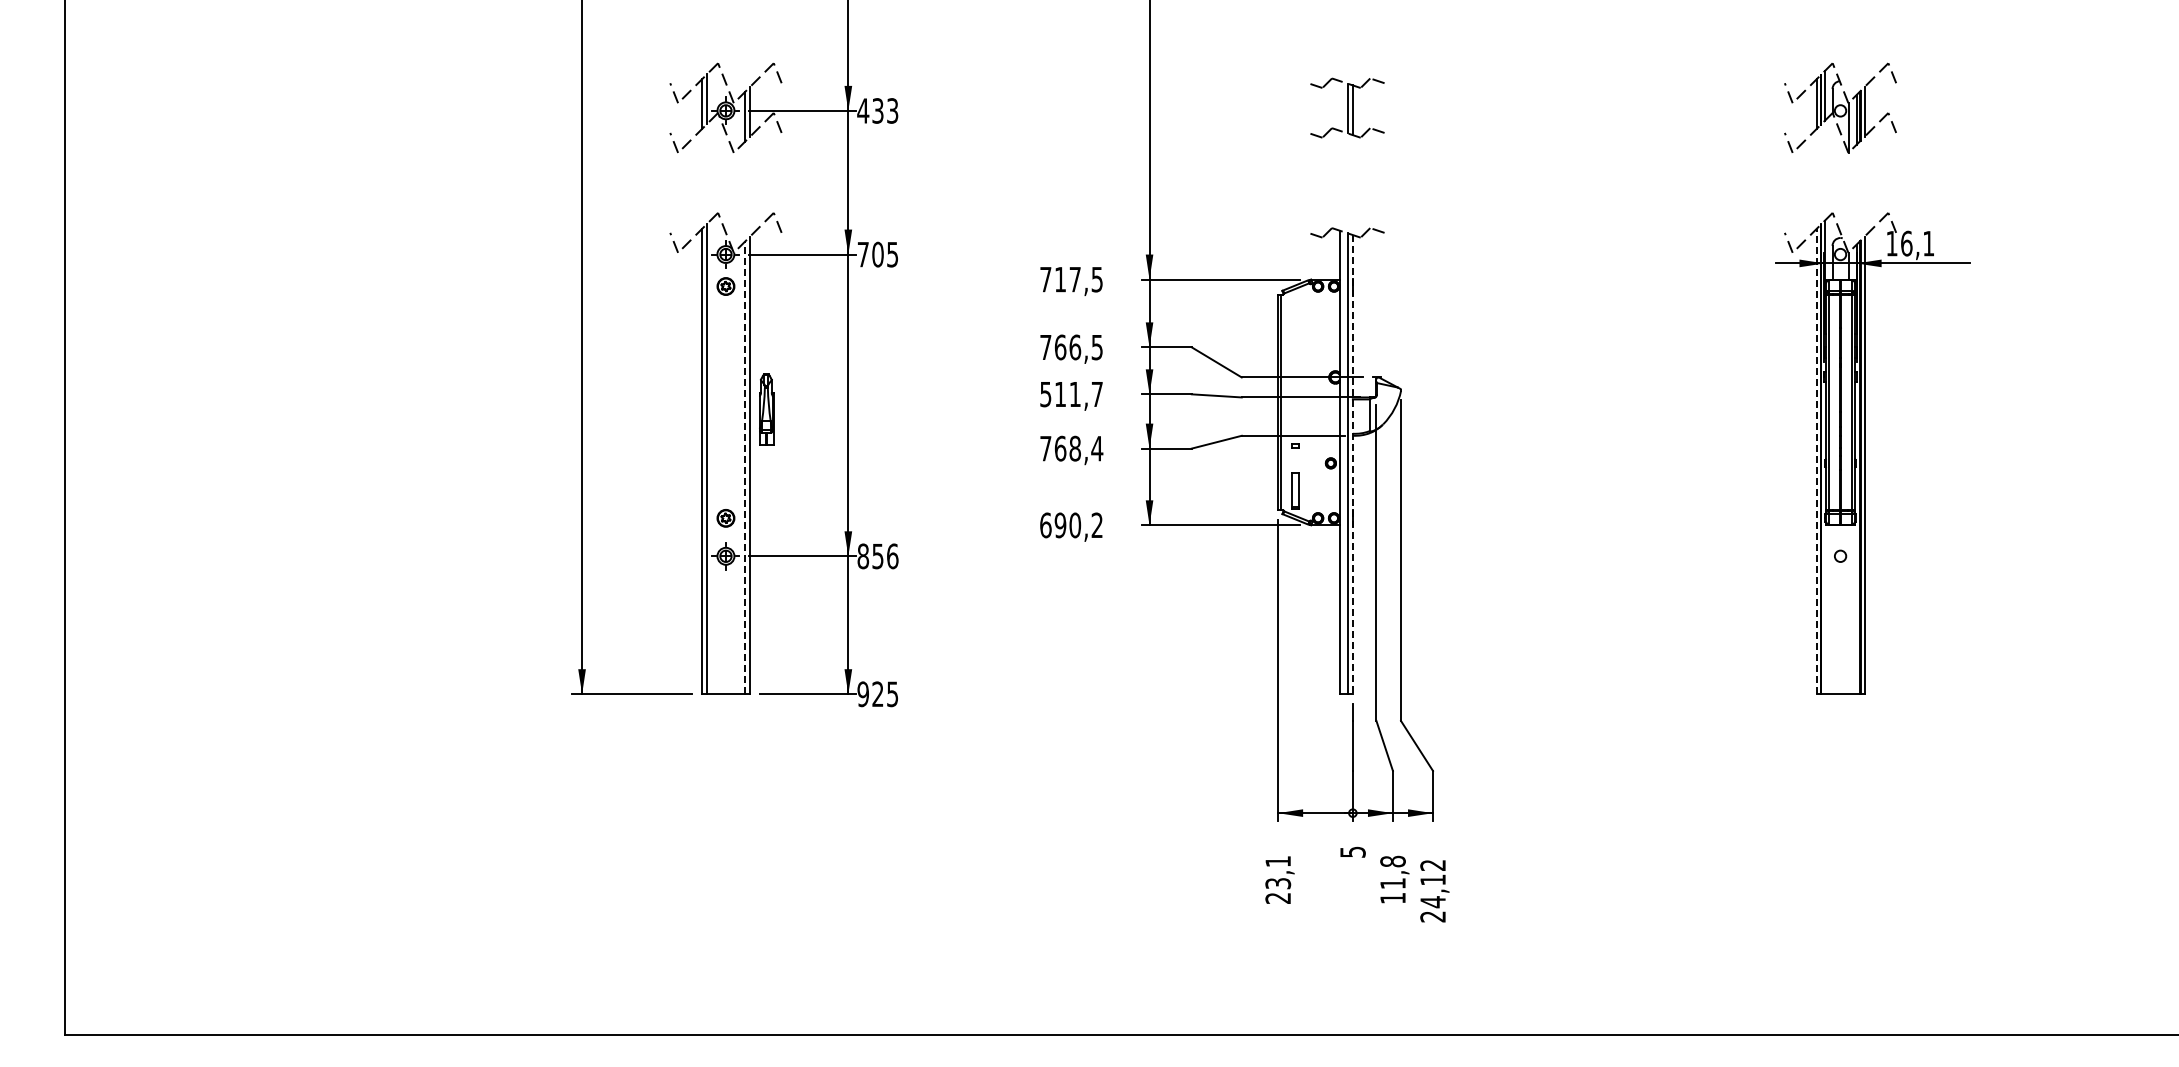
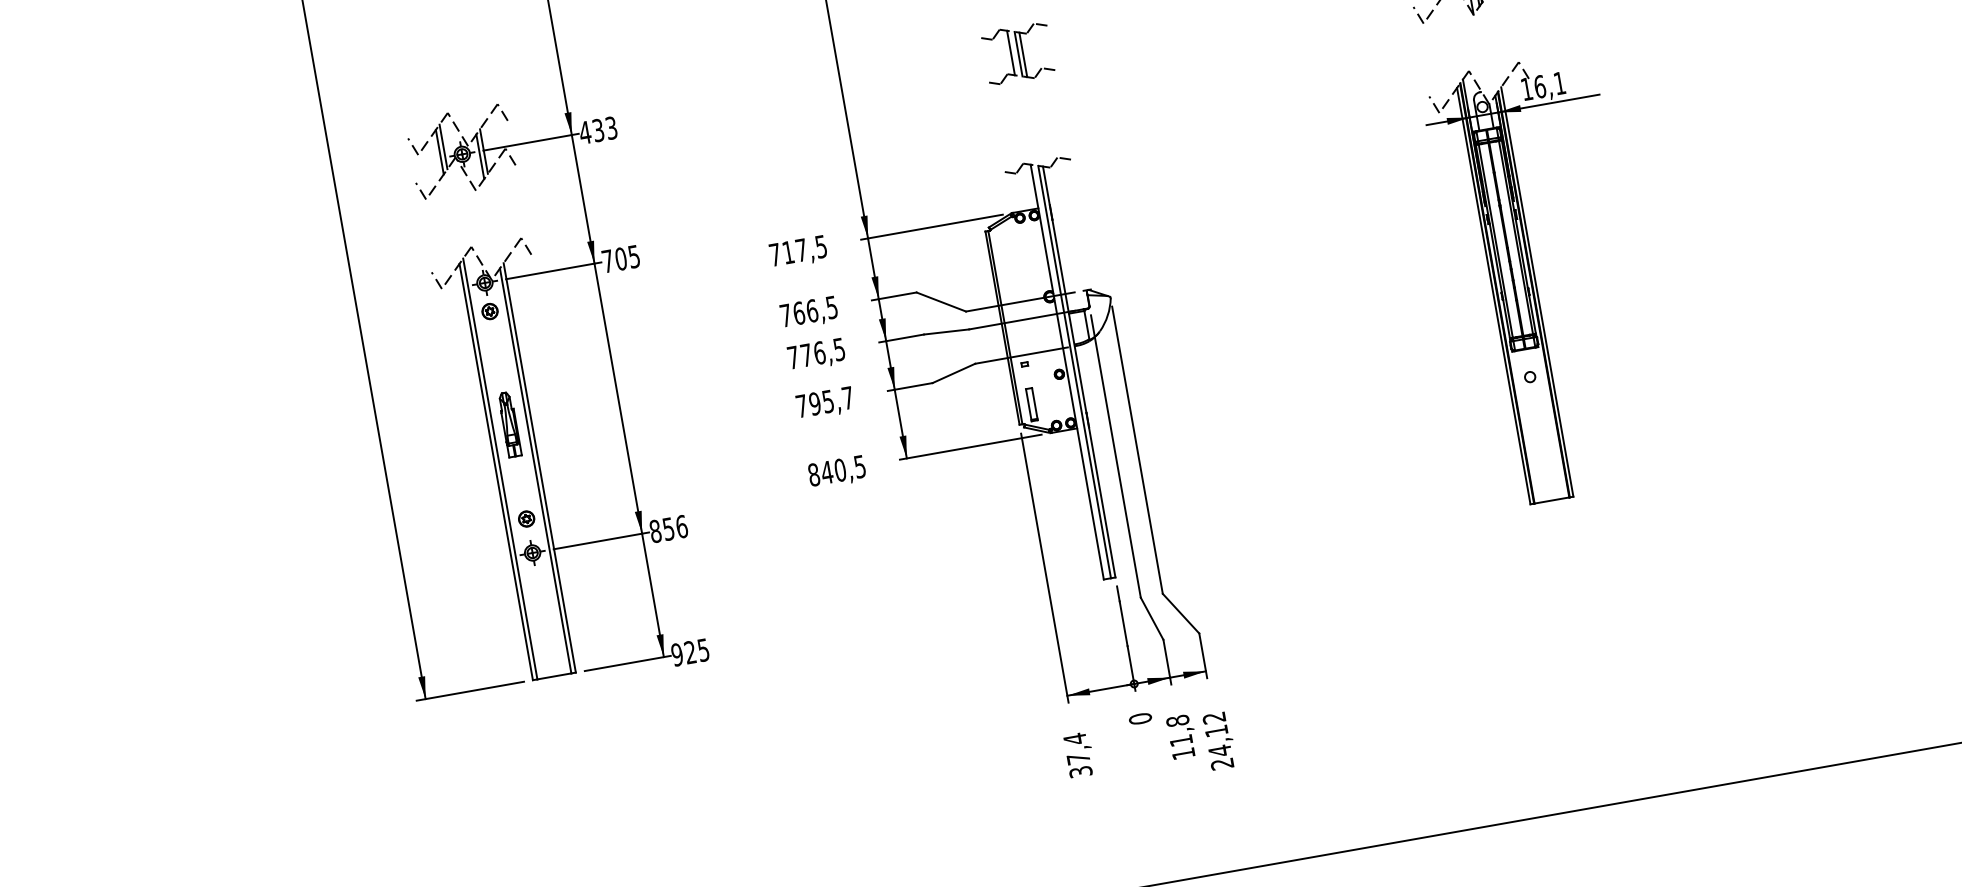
line: (1339, 105) -> (1010, 52), added
text: (1071, 394) -> (816, 353), 511,7 -> 776,5
part: (766, 409) -> (509, 424), moved
text: (1078, 448) -> (831, 400), 768,4 -> 795,7
line: (1816, 461) -> (1493, 296), dashed -> solid
line: (1352, 464) -> (1078, 371), dashed -> solid
line: (744, 467) -> (535, 470), dashed -> solid
text: (1071, 525) -> (837, 470), 690,2 -> 840,5
text: (1352, 851) -> (1139, 718), 5 -> 0
text: (1278, 879) -> (1078, 755), 23,1 -> 37,4

